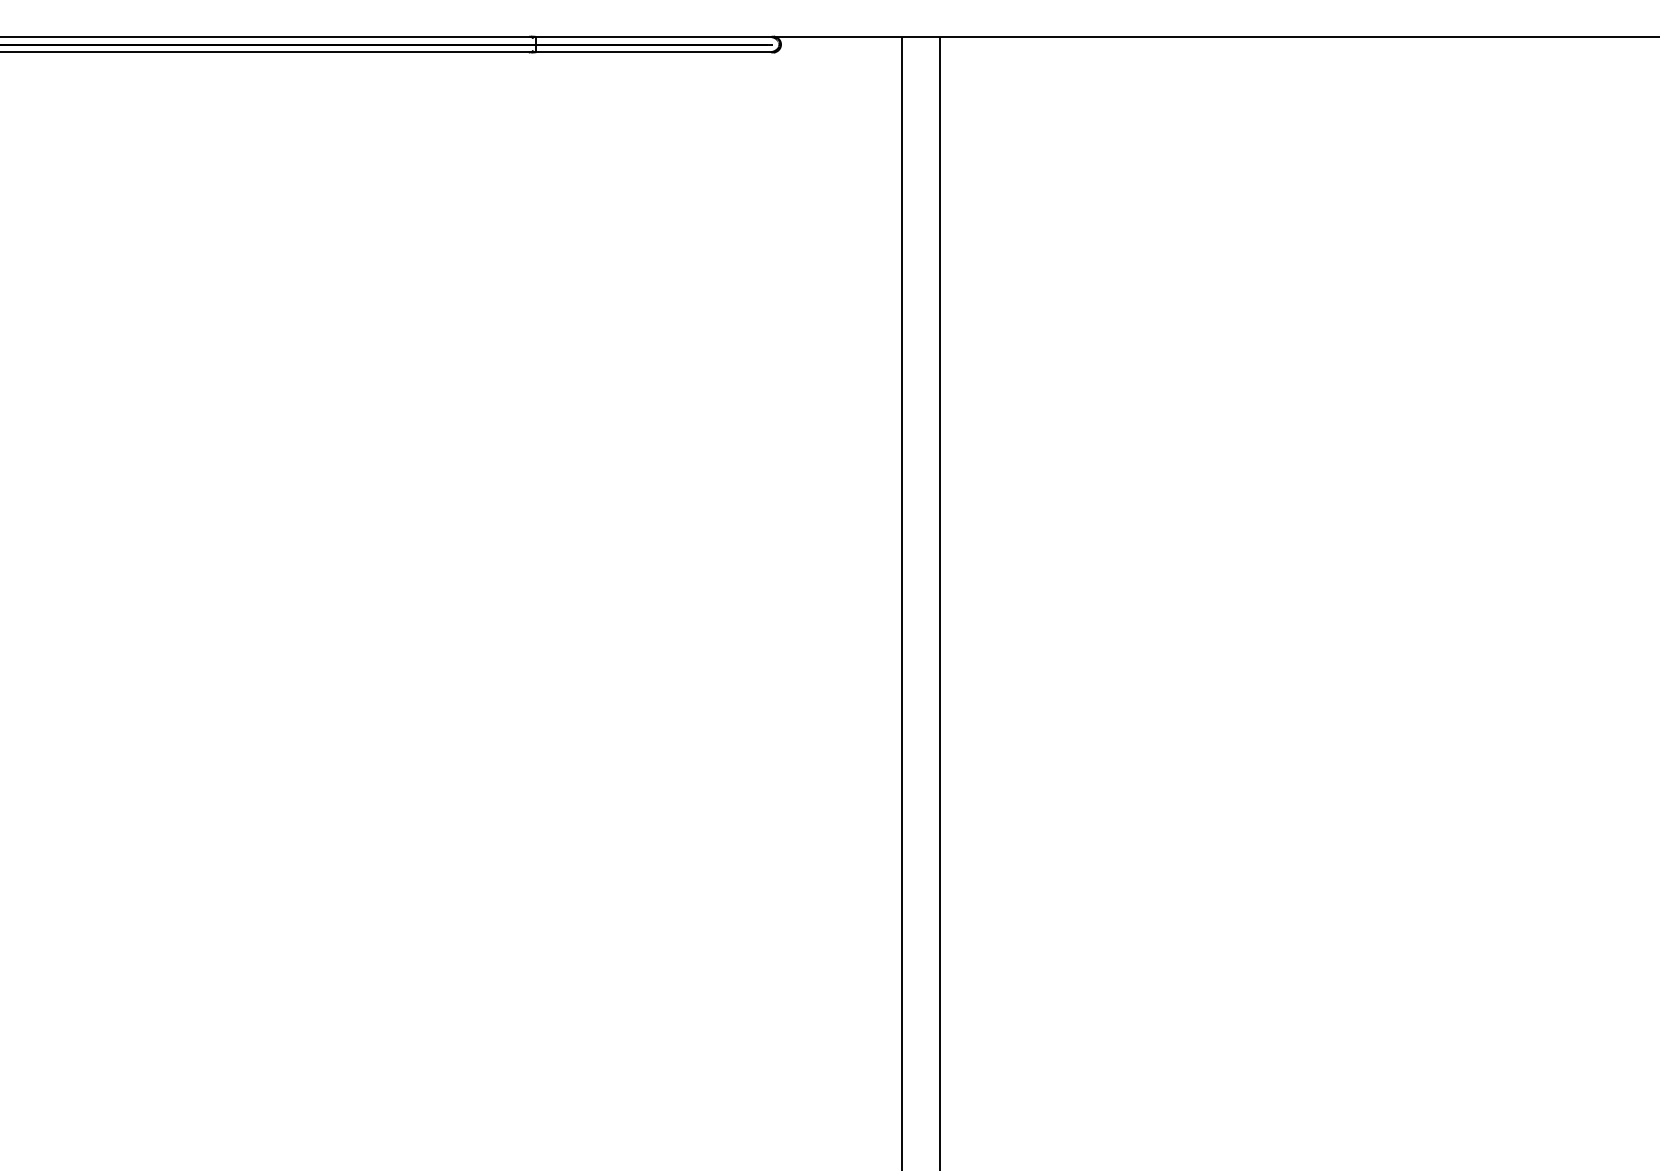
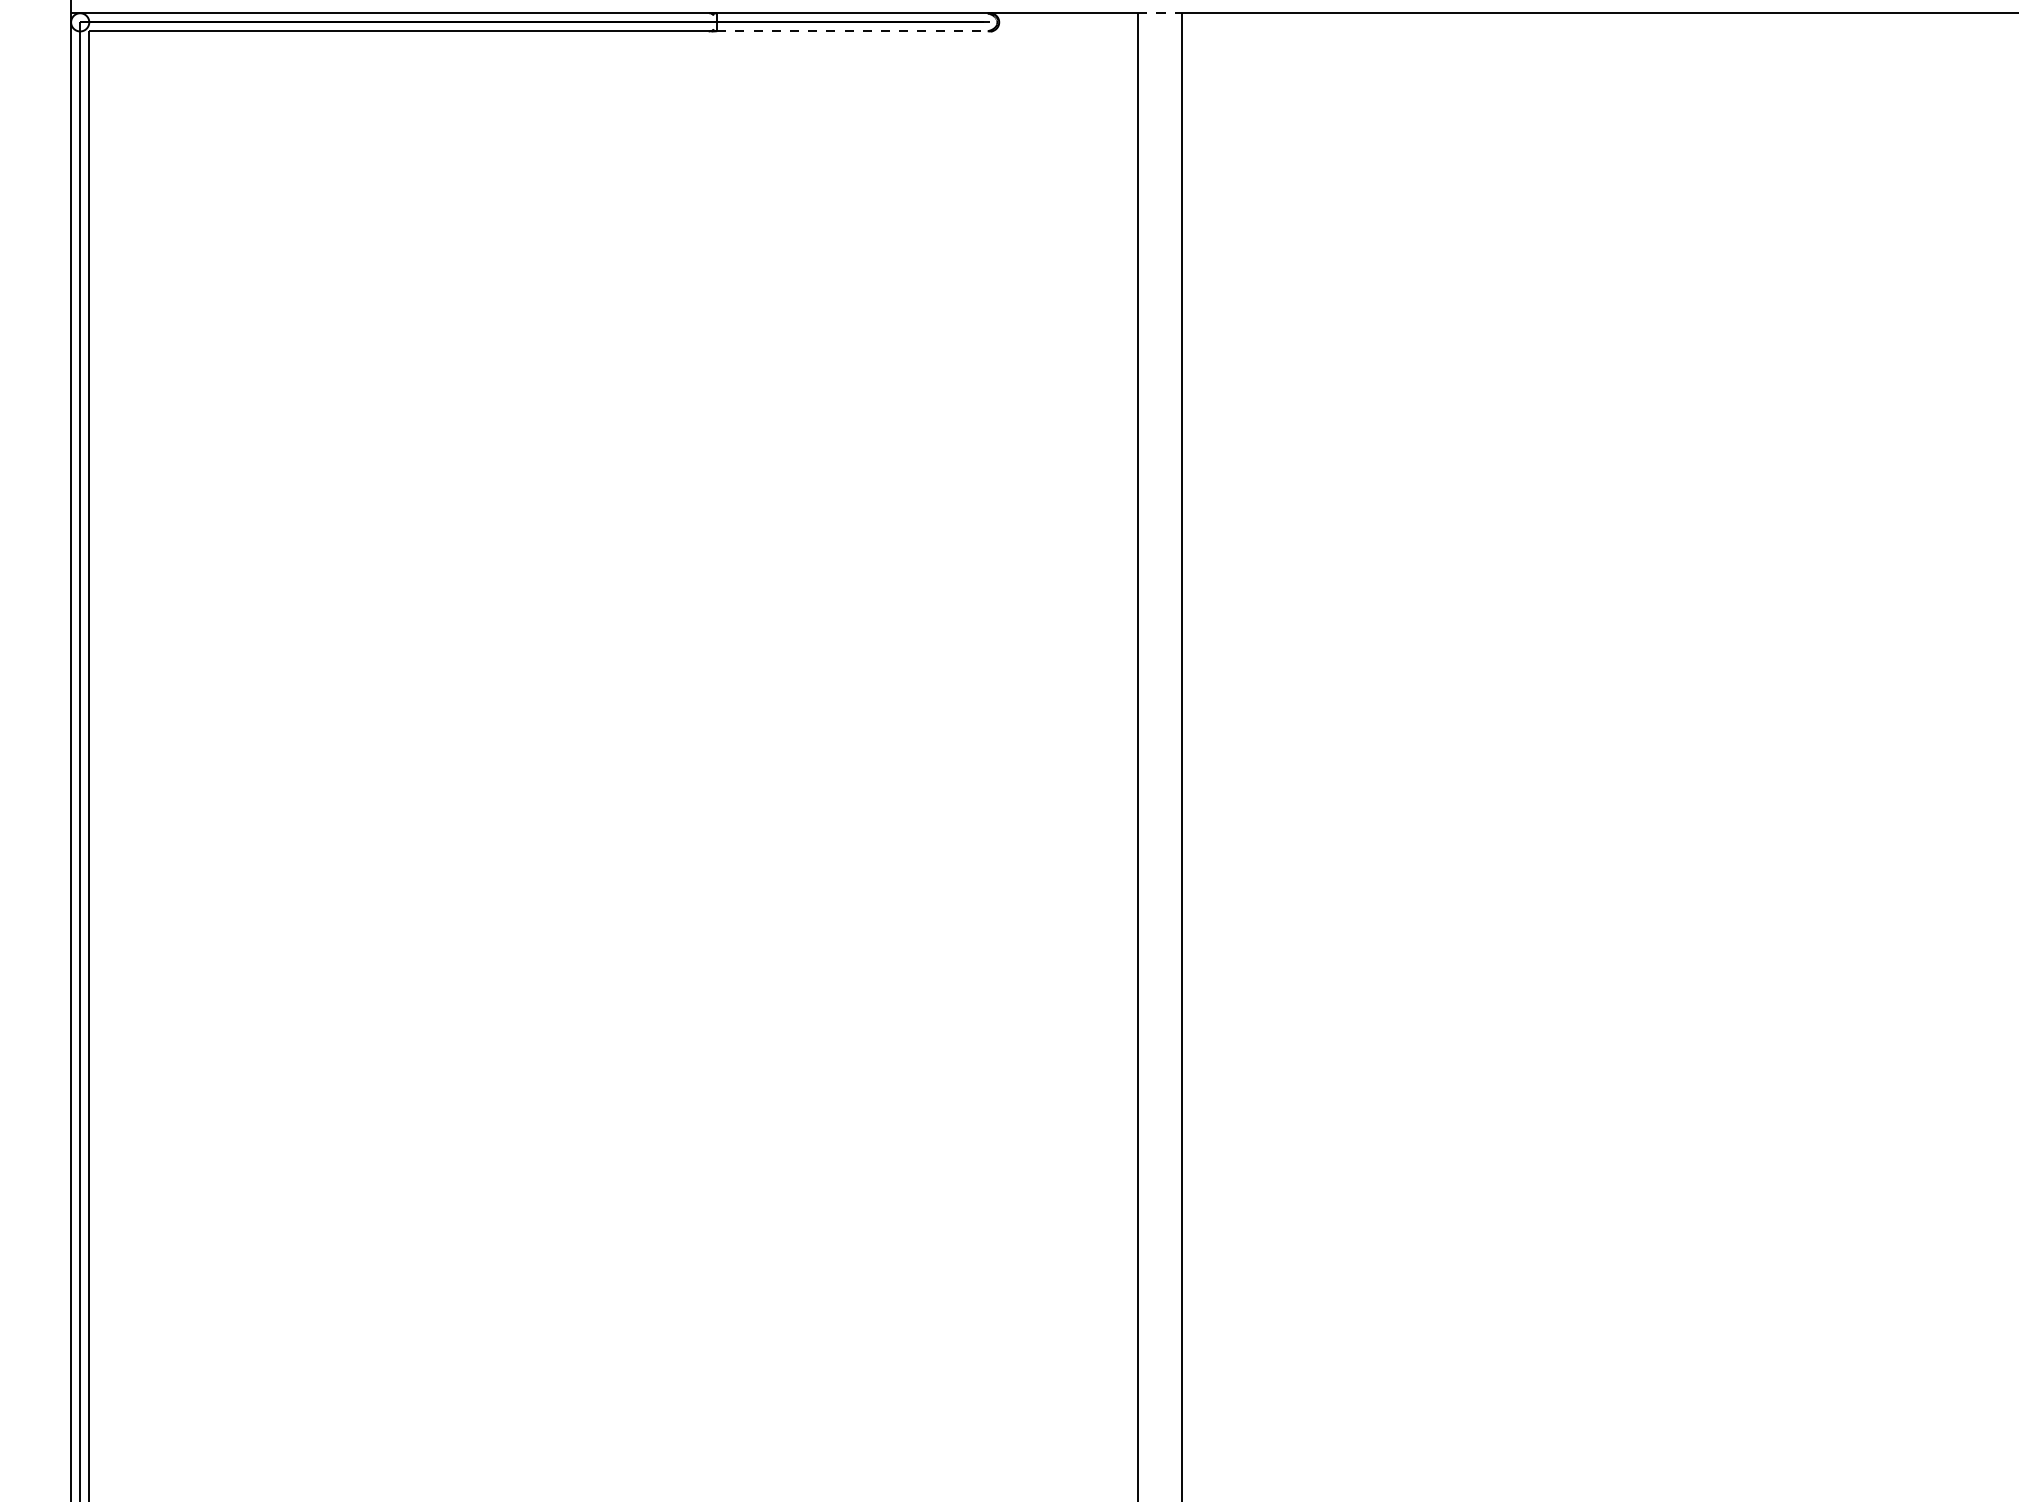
line: (920, 36) -> (1160, 13), solid -> dashed
line: (655, 52) -> (854, 31), solid -> dashed

